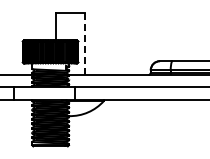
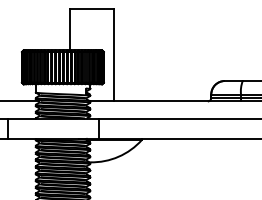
line: (84, 43) -> (113, 54), dashed -> solid

